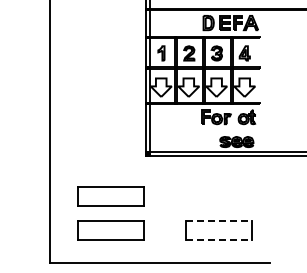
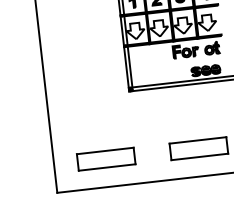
part: (110, 196) -> (102, 129), removed
line: (218, 221) -> (197, 140), dashed -> solid
line: (218, 240) -> (199, 157), dashed -> solid

